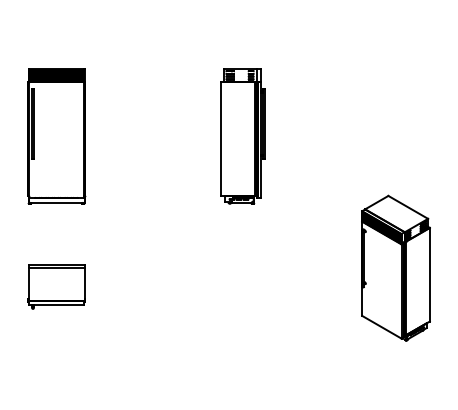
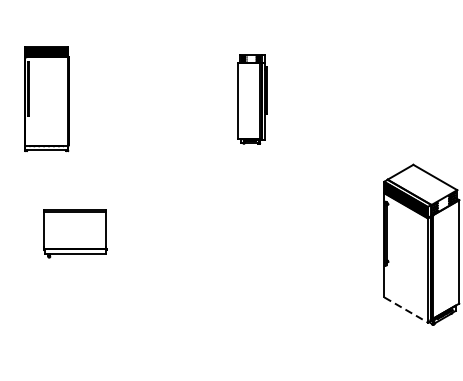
part: (56, 136) -> (46, 99), size x0.7
part: (242, 136) -> (252, 99), size x0.6
part: (56, 286) -> (75, 232), moved
line: (381, 327) -> (405, 310), solid -> dashed

